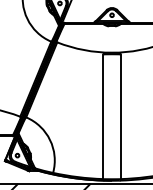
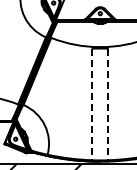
line: (103, 116) -> (92, 104), solid -> dashed
line: (121, 116) -> (108, 104), solid -> dashed

